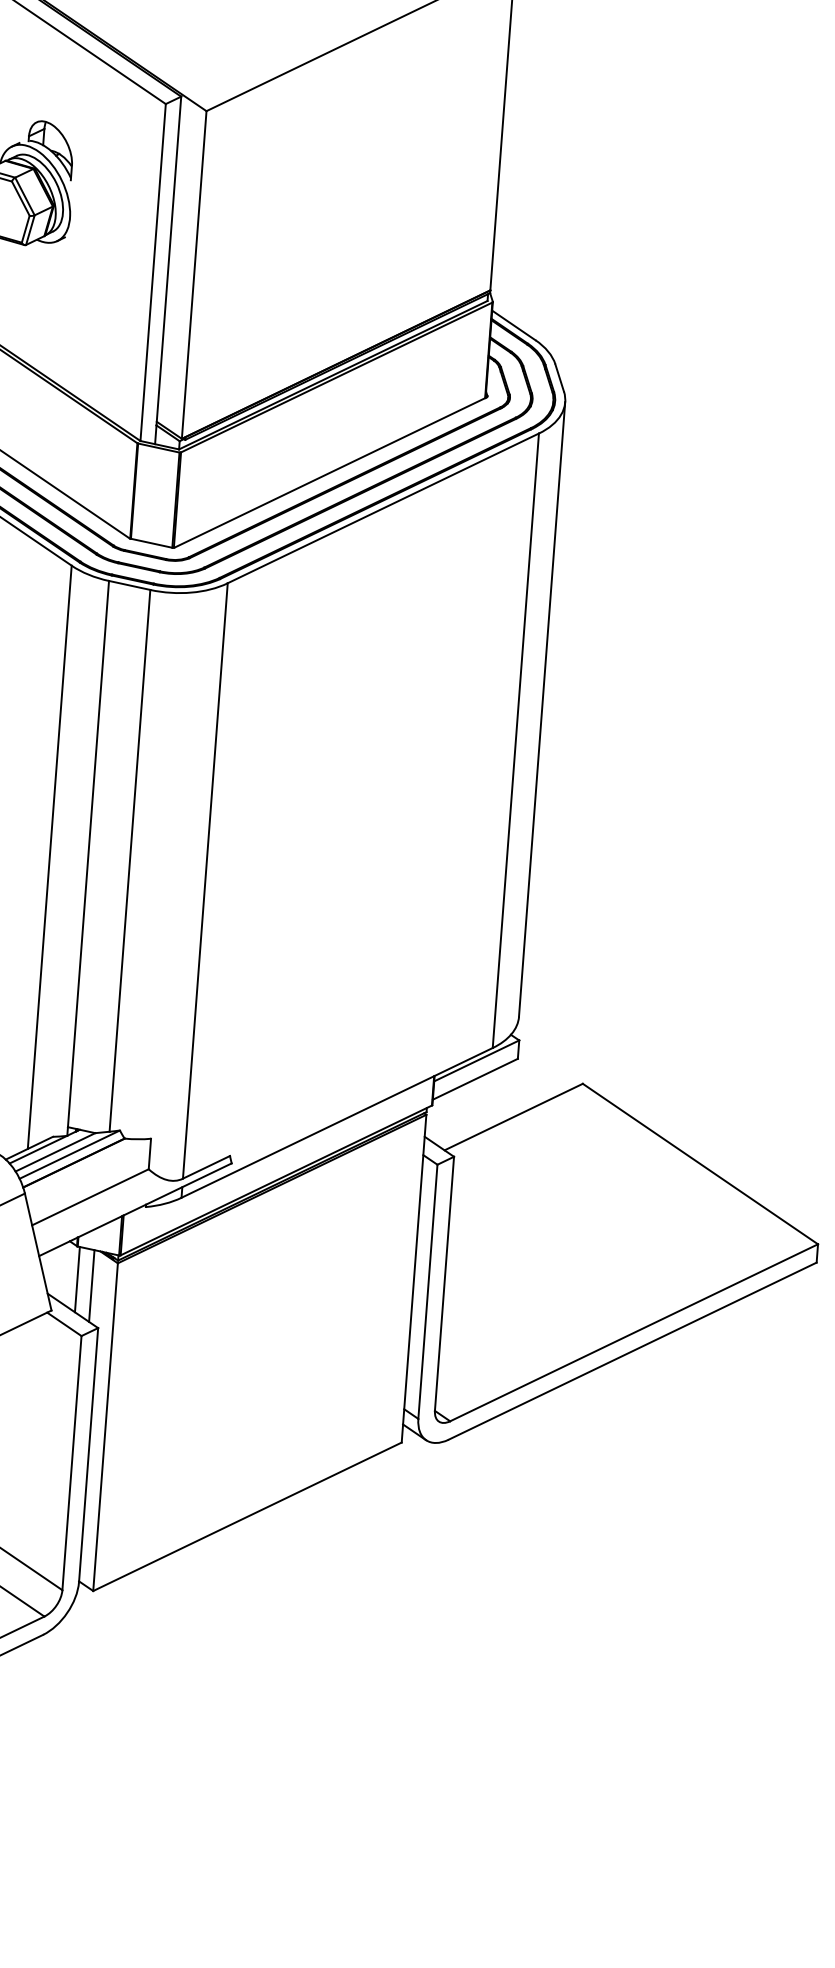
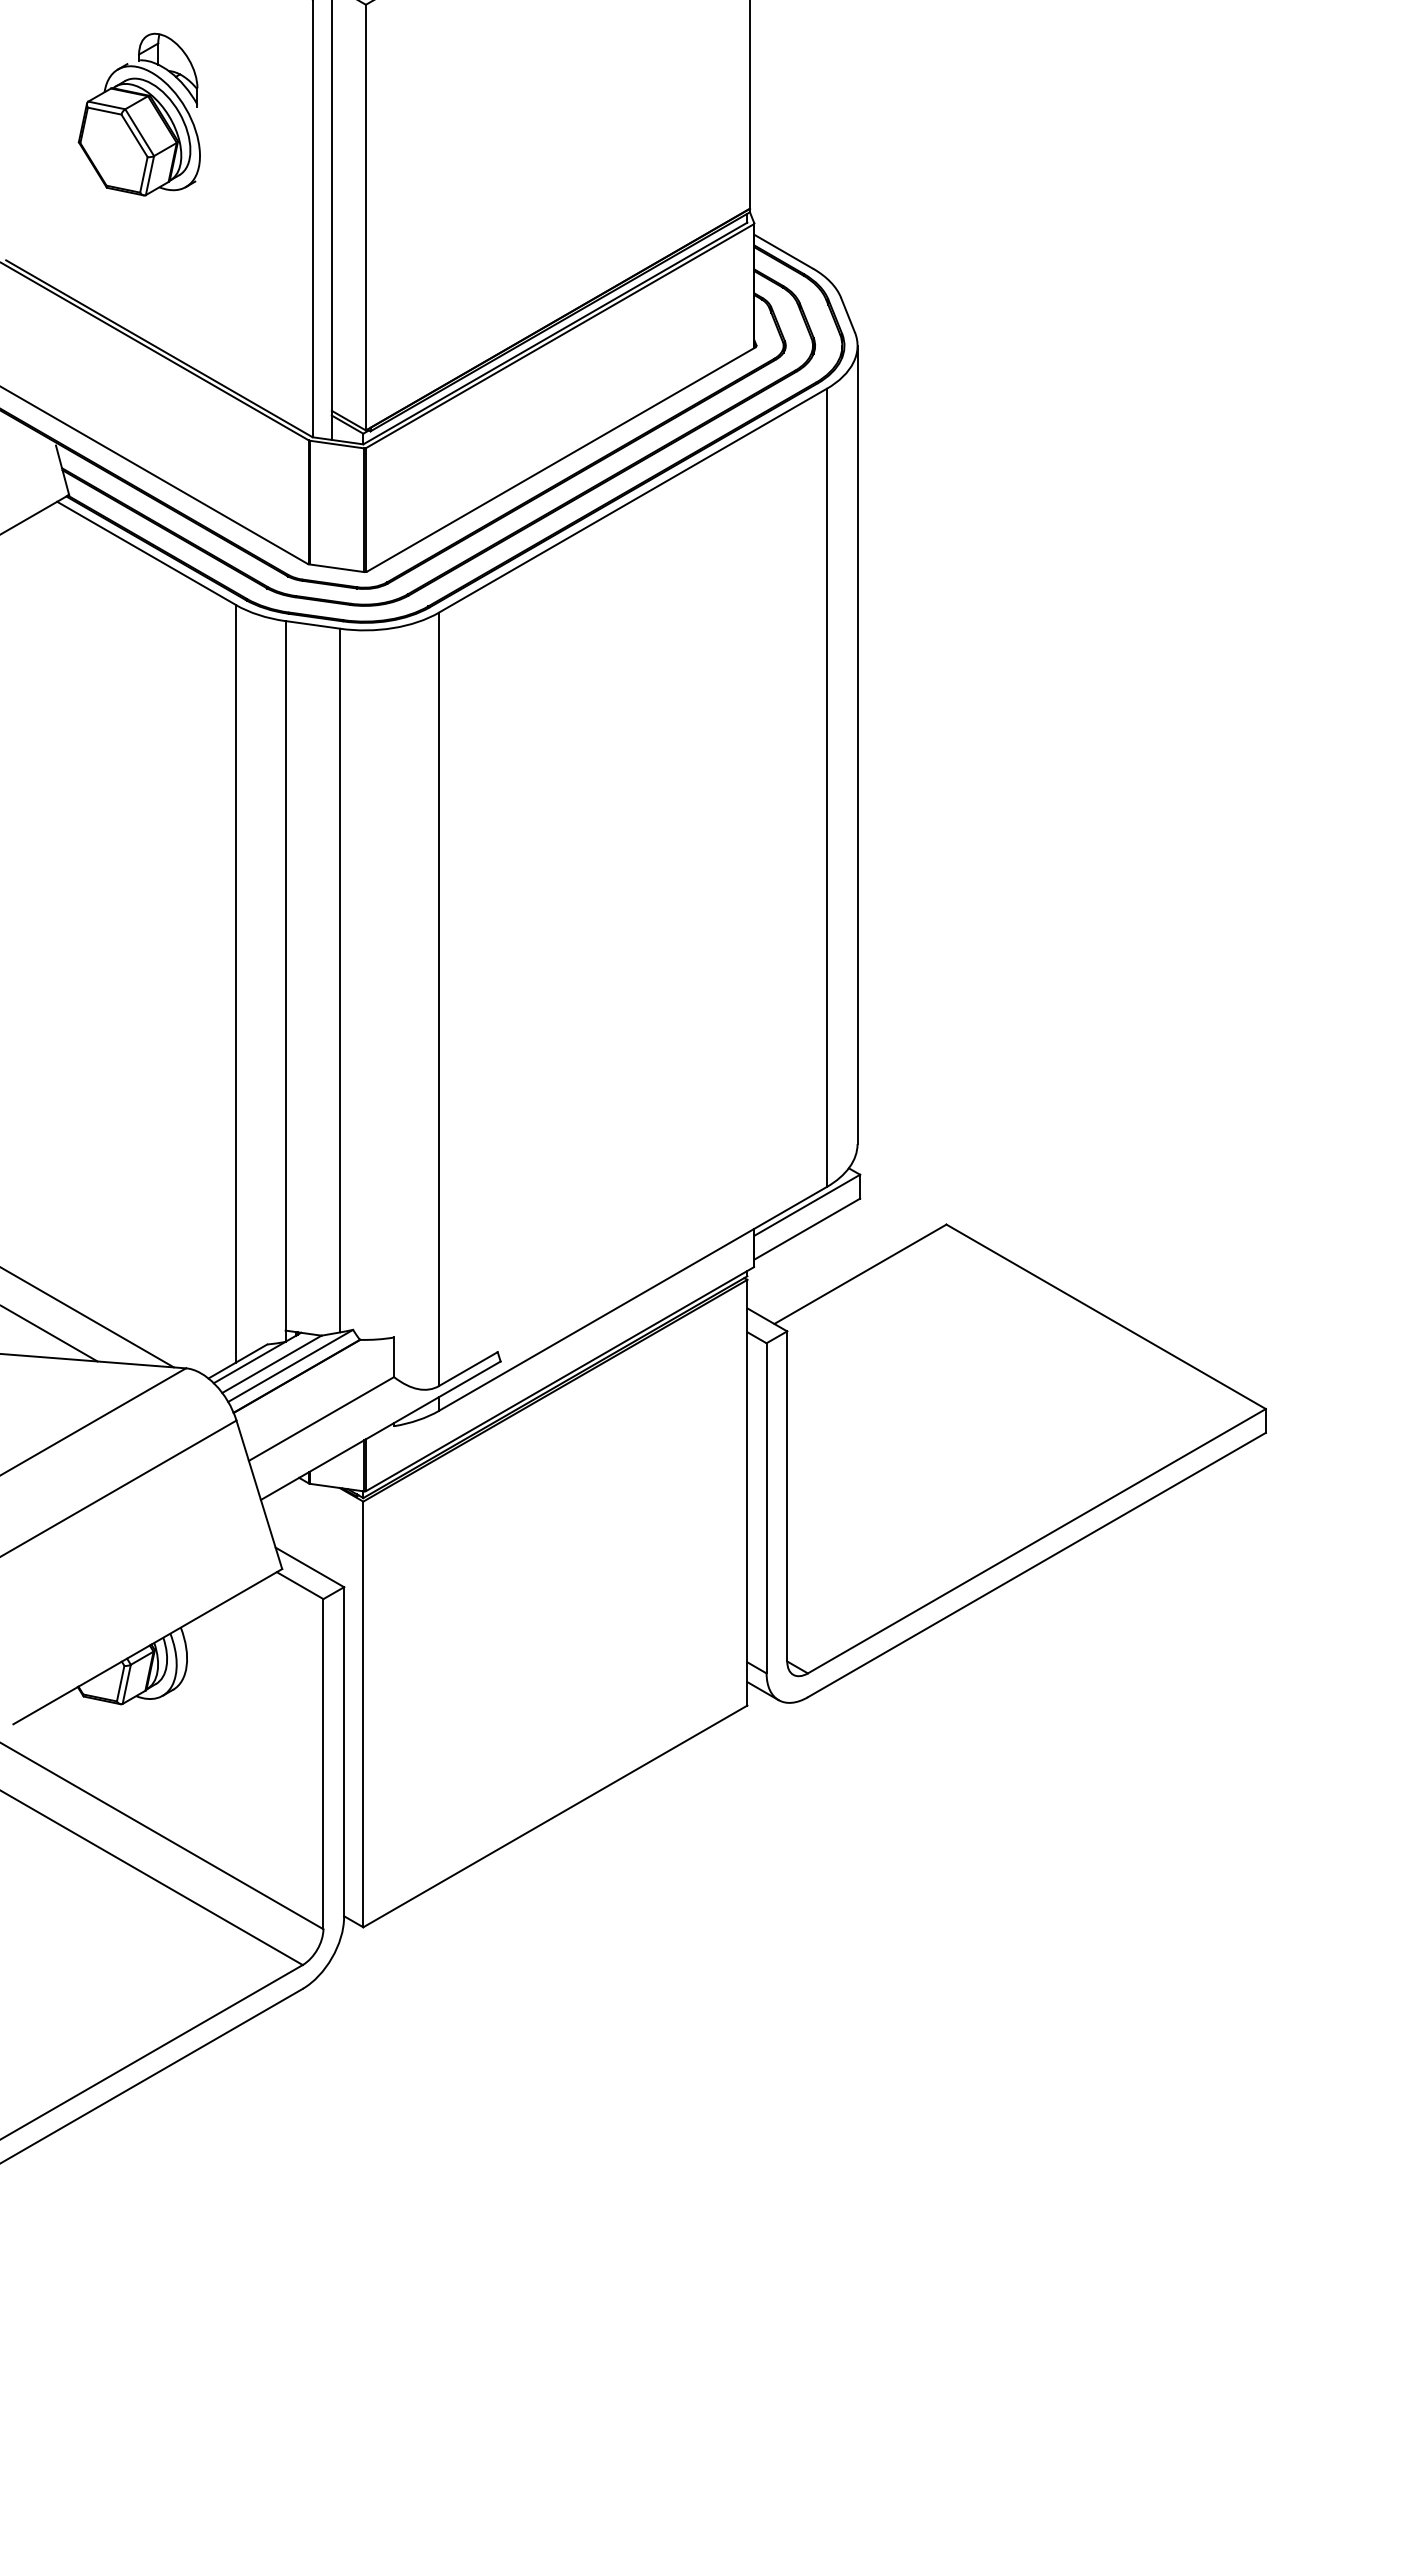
line: (77, 1279) -> (312, 1526), removed
line: (91, 1286) -> (331, 1533), removed

